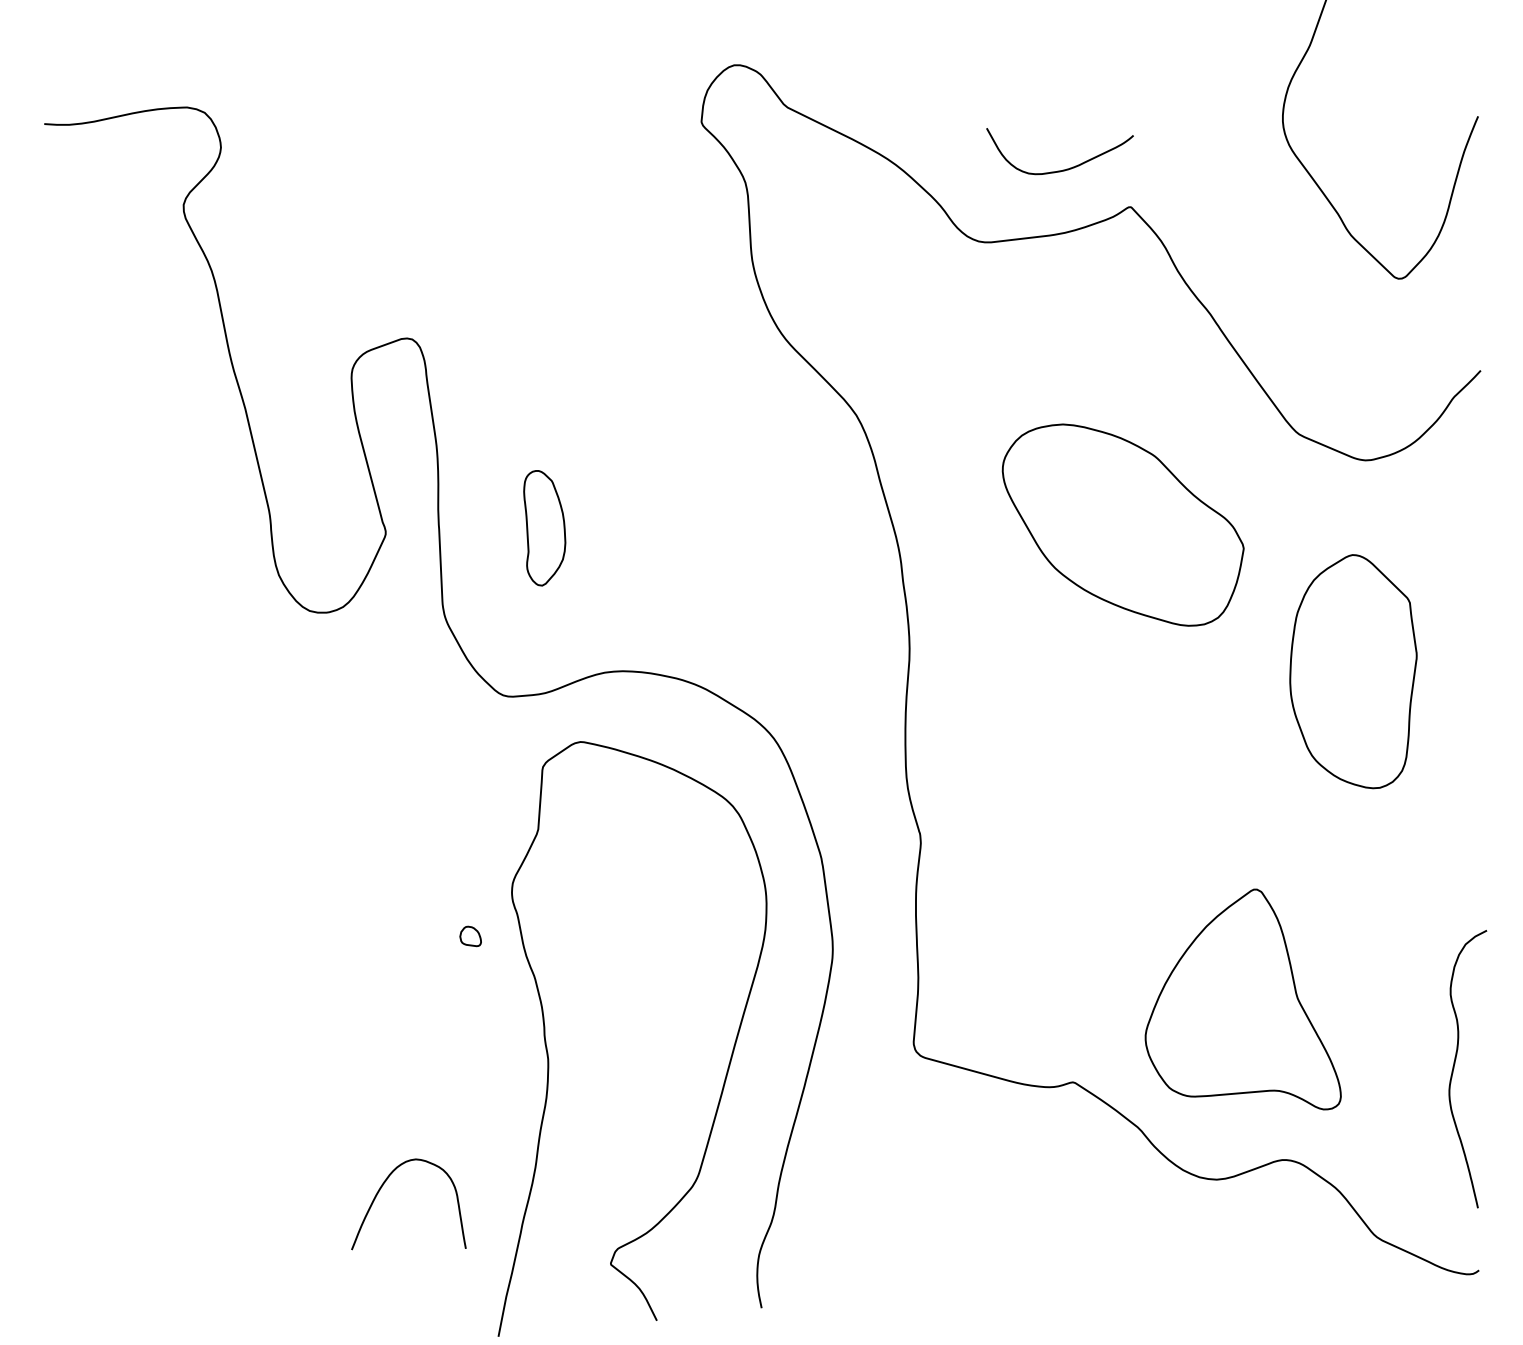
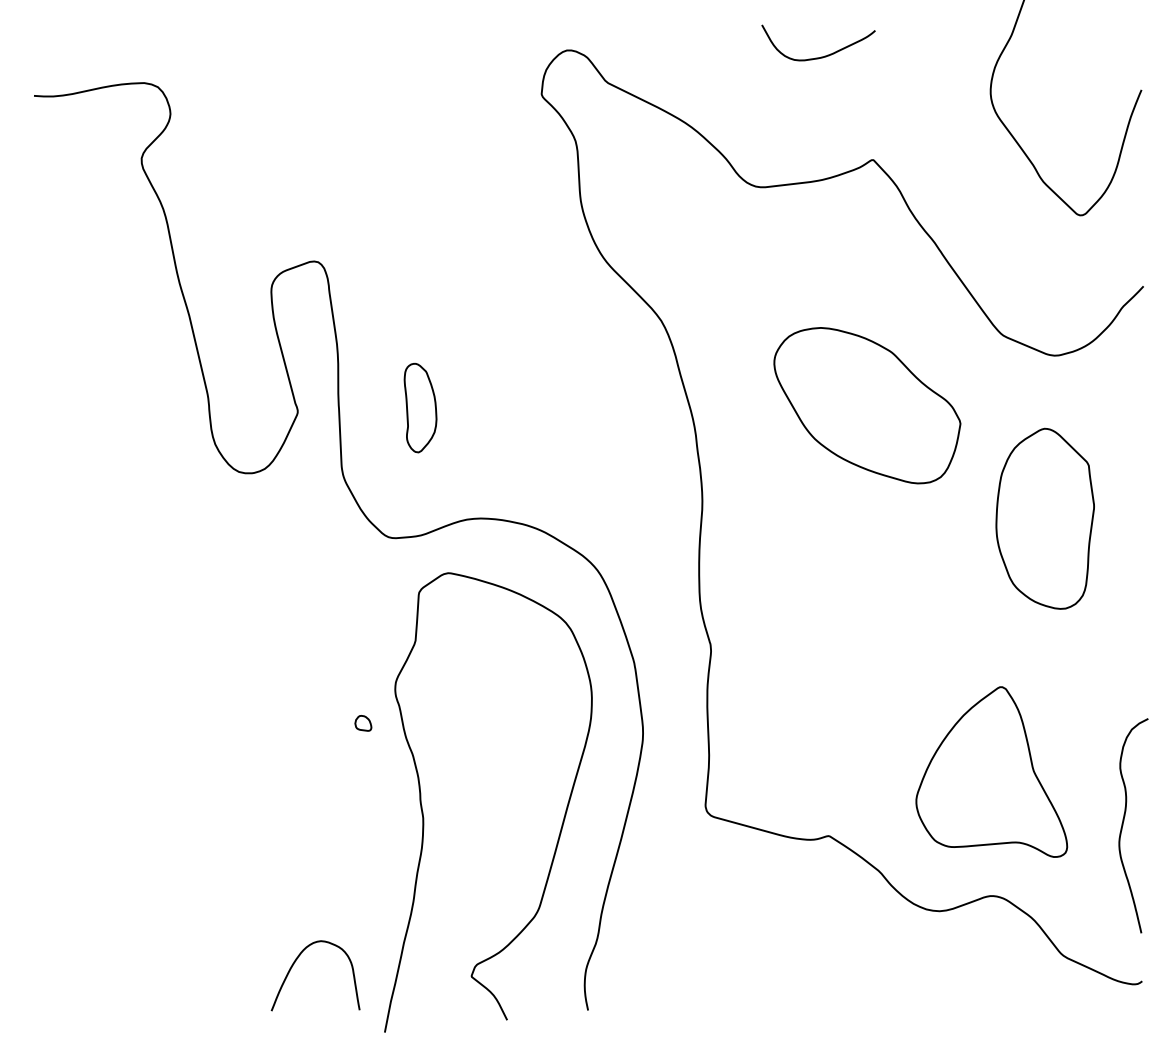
curve: (1066, 168) -> (823, 56), moved
part: (1242, 999) -> (991, 772), moved
curve: (382, 1187) -> (295, 962), moved

